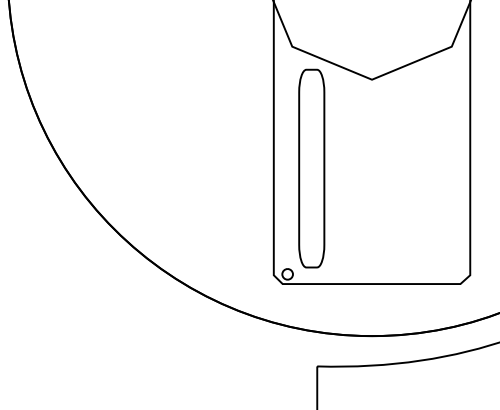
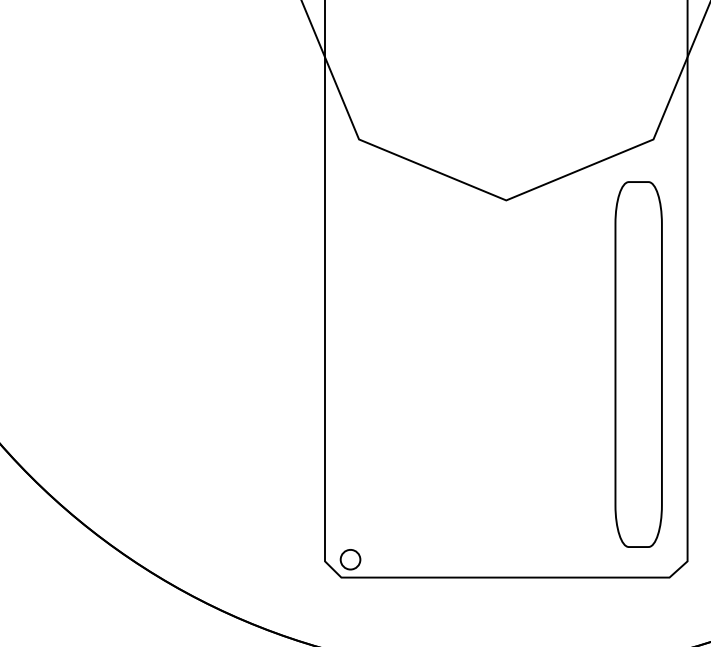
part: (311, 168) -> (638, 364), moved

